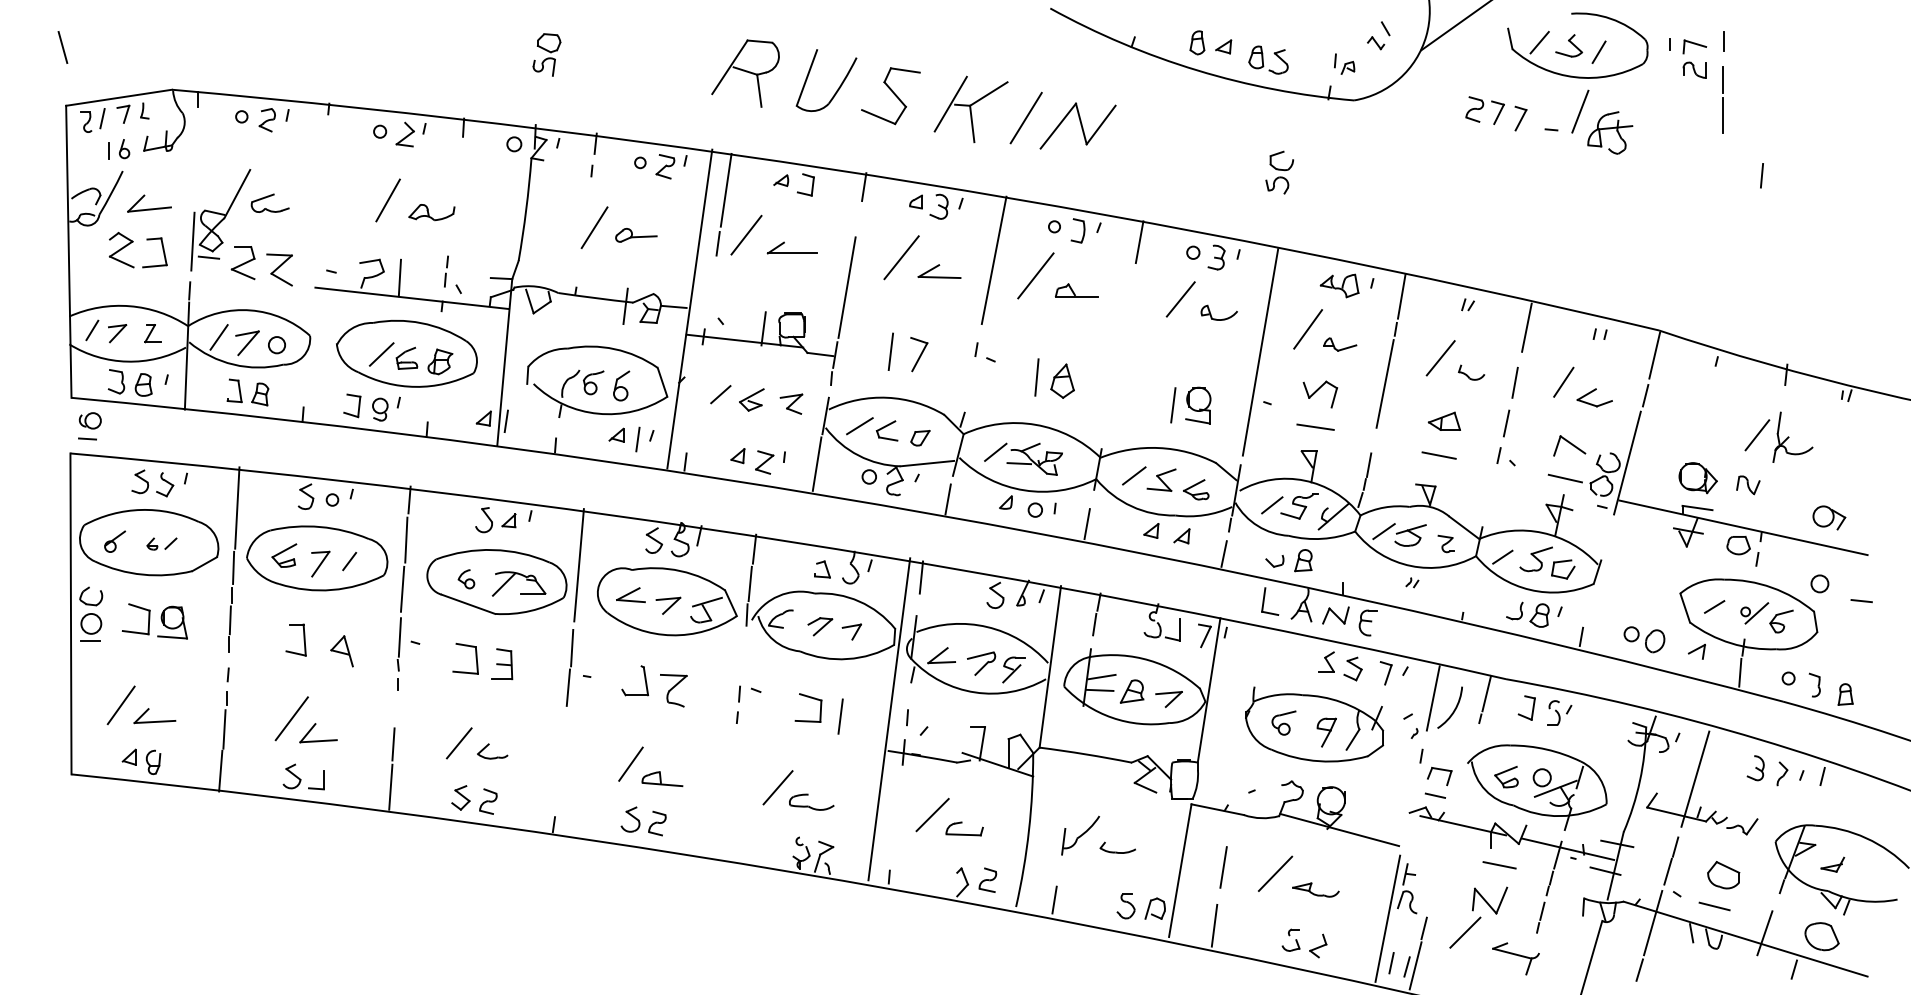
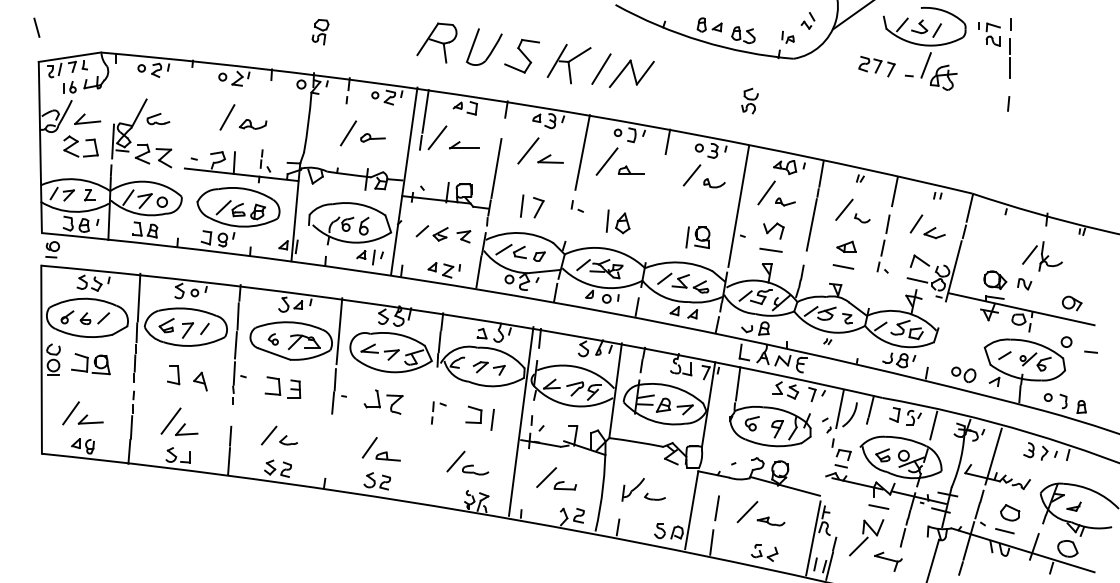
line: (1761, 175) -> (1008, 103), moved
part: (161, 543) -> (94, 318), size x1.67
line: (1258, 654) -> (737, 383), added
line: (1592, 726) -> (933, 425), added

